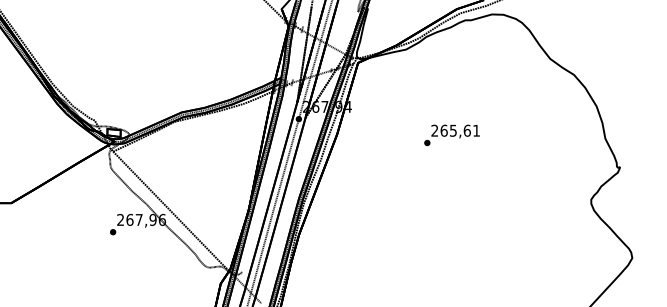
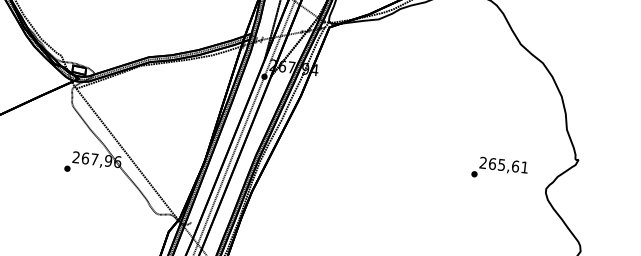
text: (451, 135) -> (499, 169), moved

